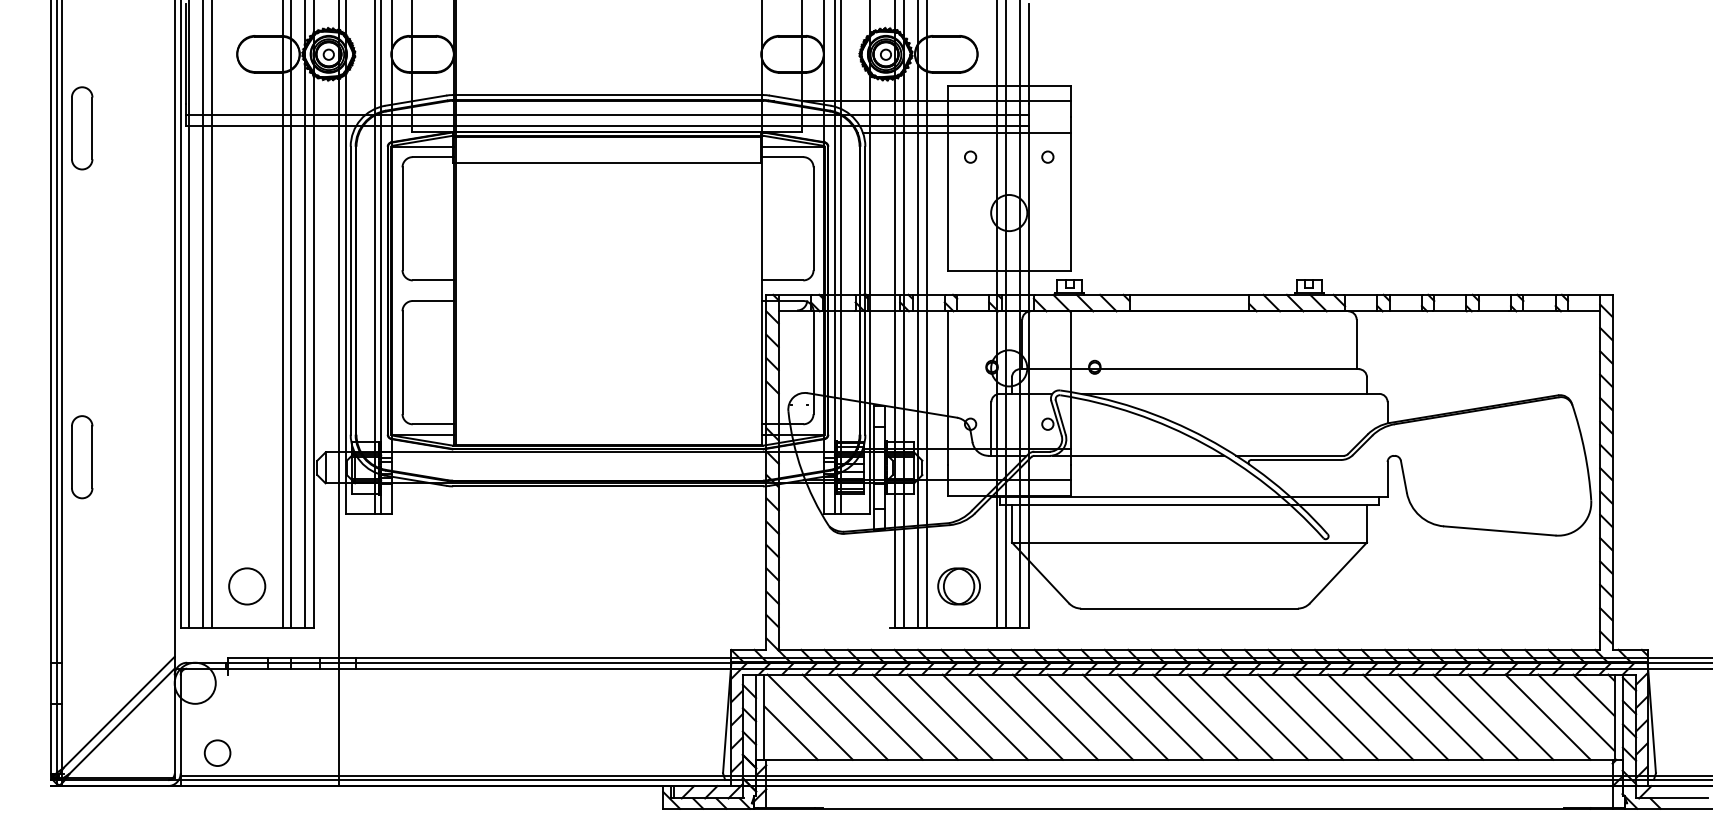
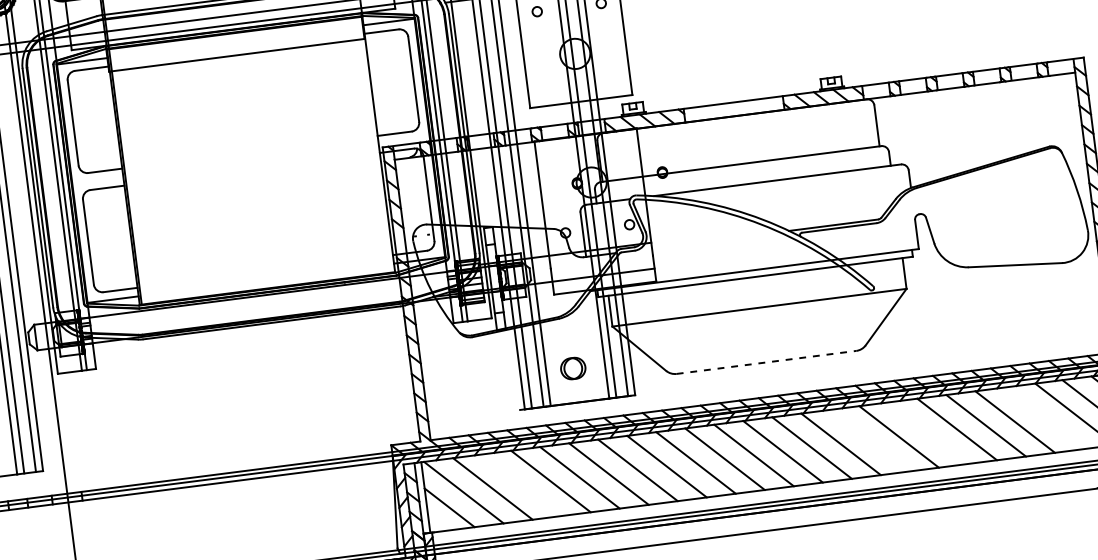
line: (1138, 455) -> (708, 241), removed
part: (958, 586) -> (572, 368), size x0.7
line: (1190, 608) -> (767, 362), solid -> dashed
line: (879, 716) -> (521, 484), removed
line: (1300, 716) -> (869, 440), removed
line: (1370, 716) -> (927, 432), removed
line: (1510, 716) -> (1043, 417), removed

